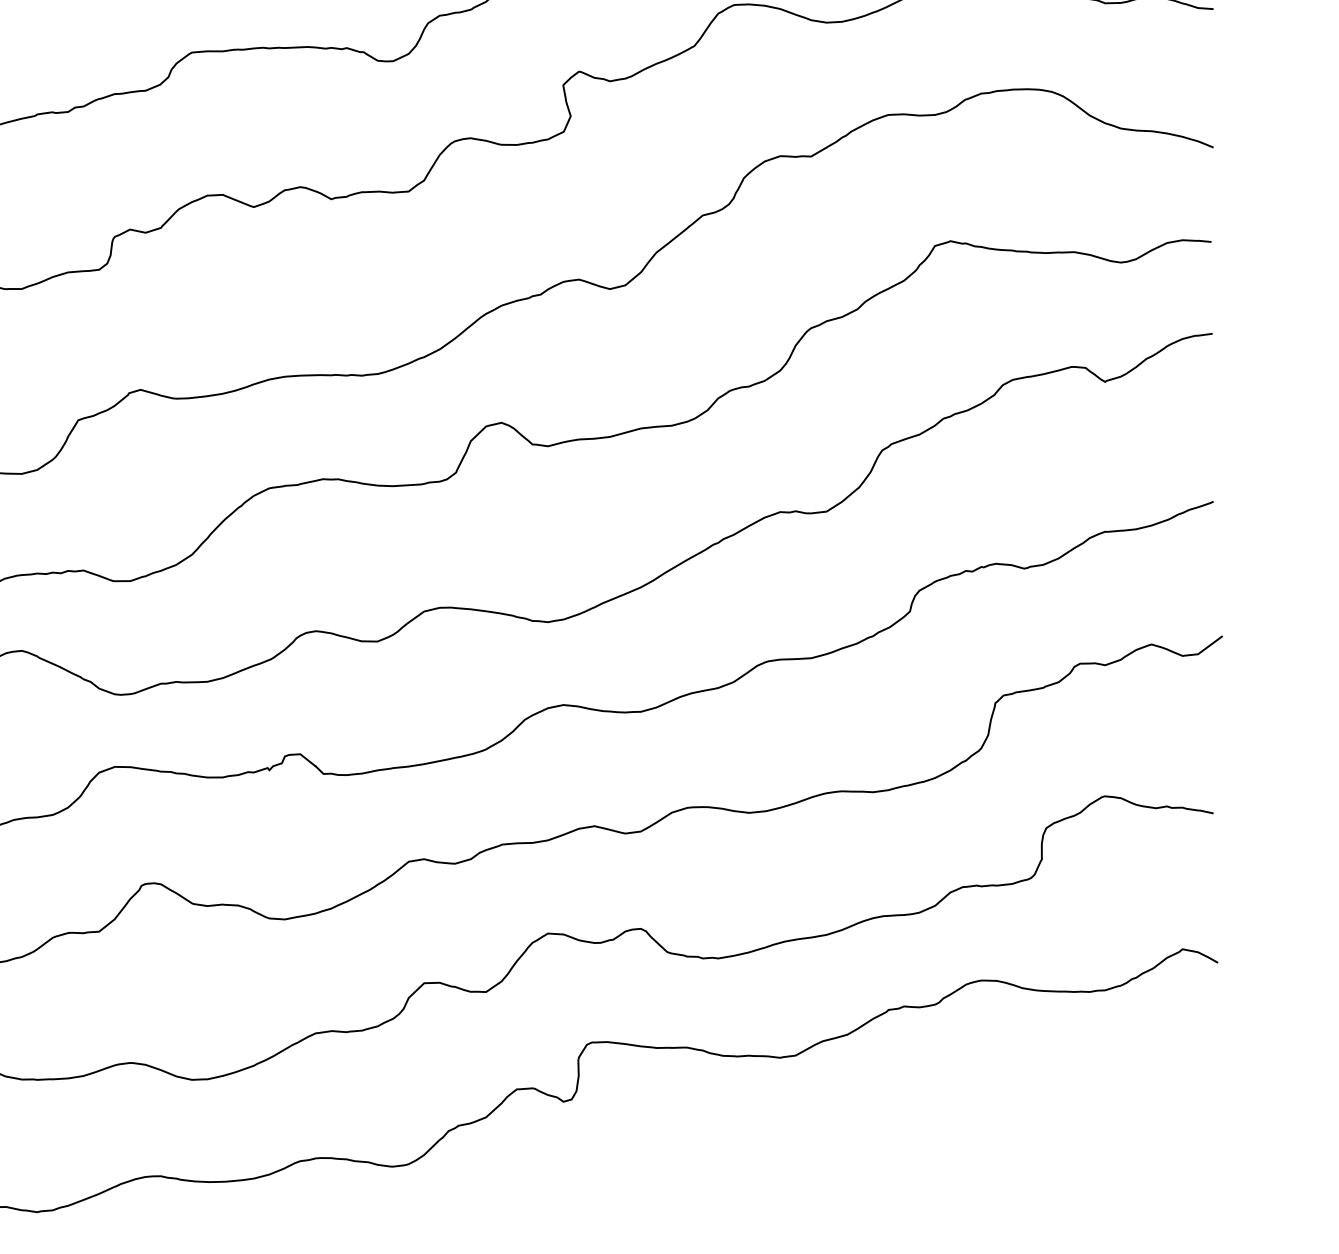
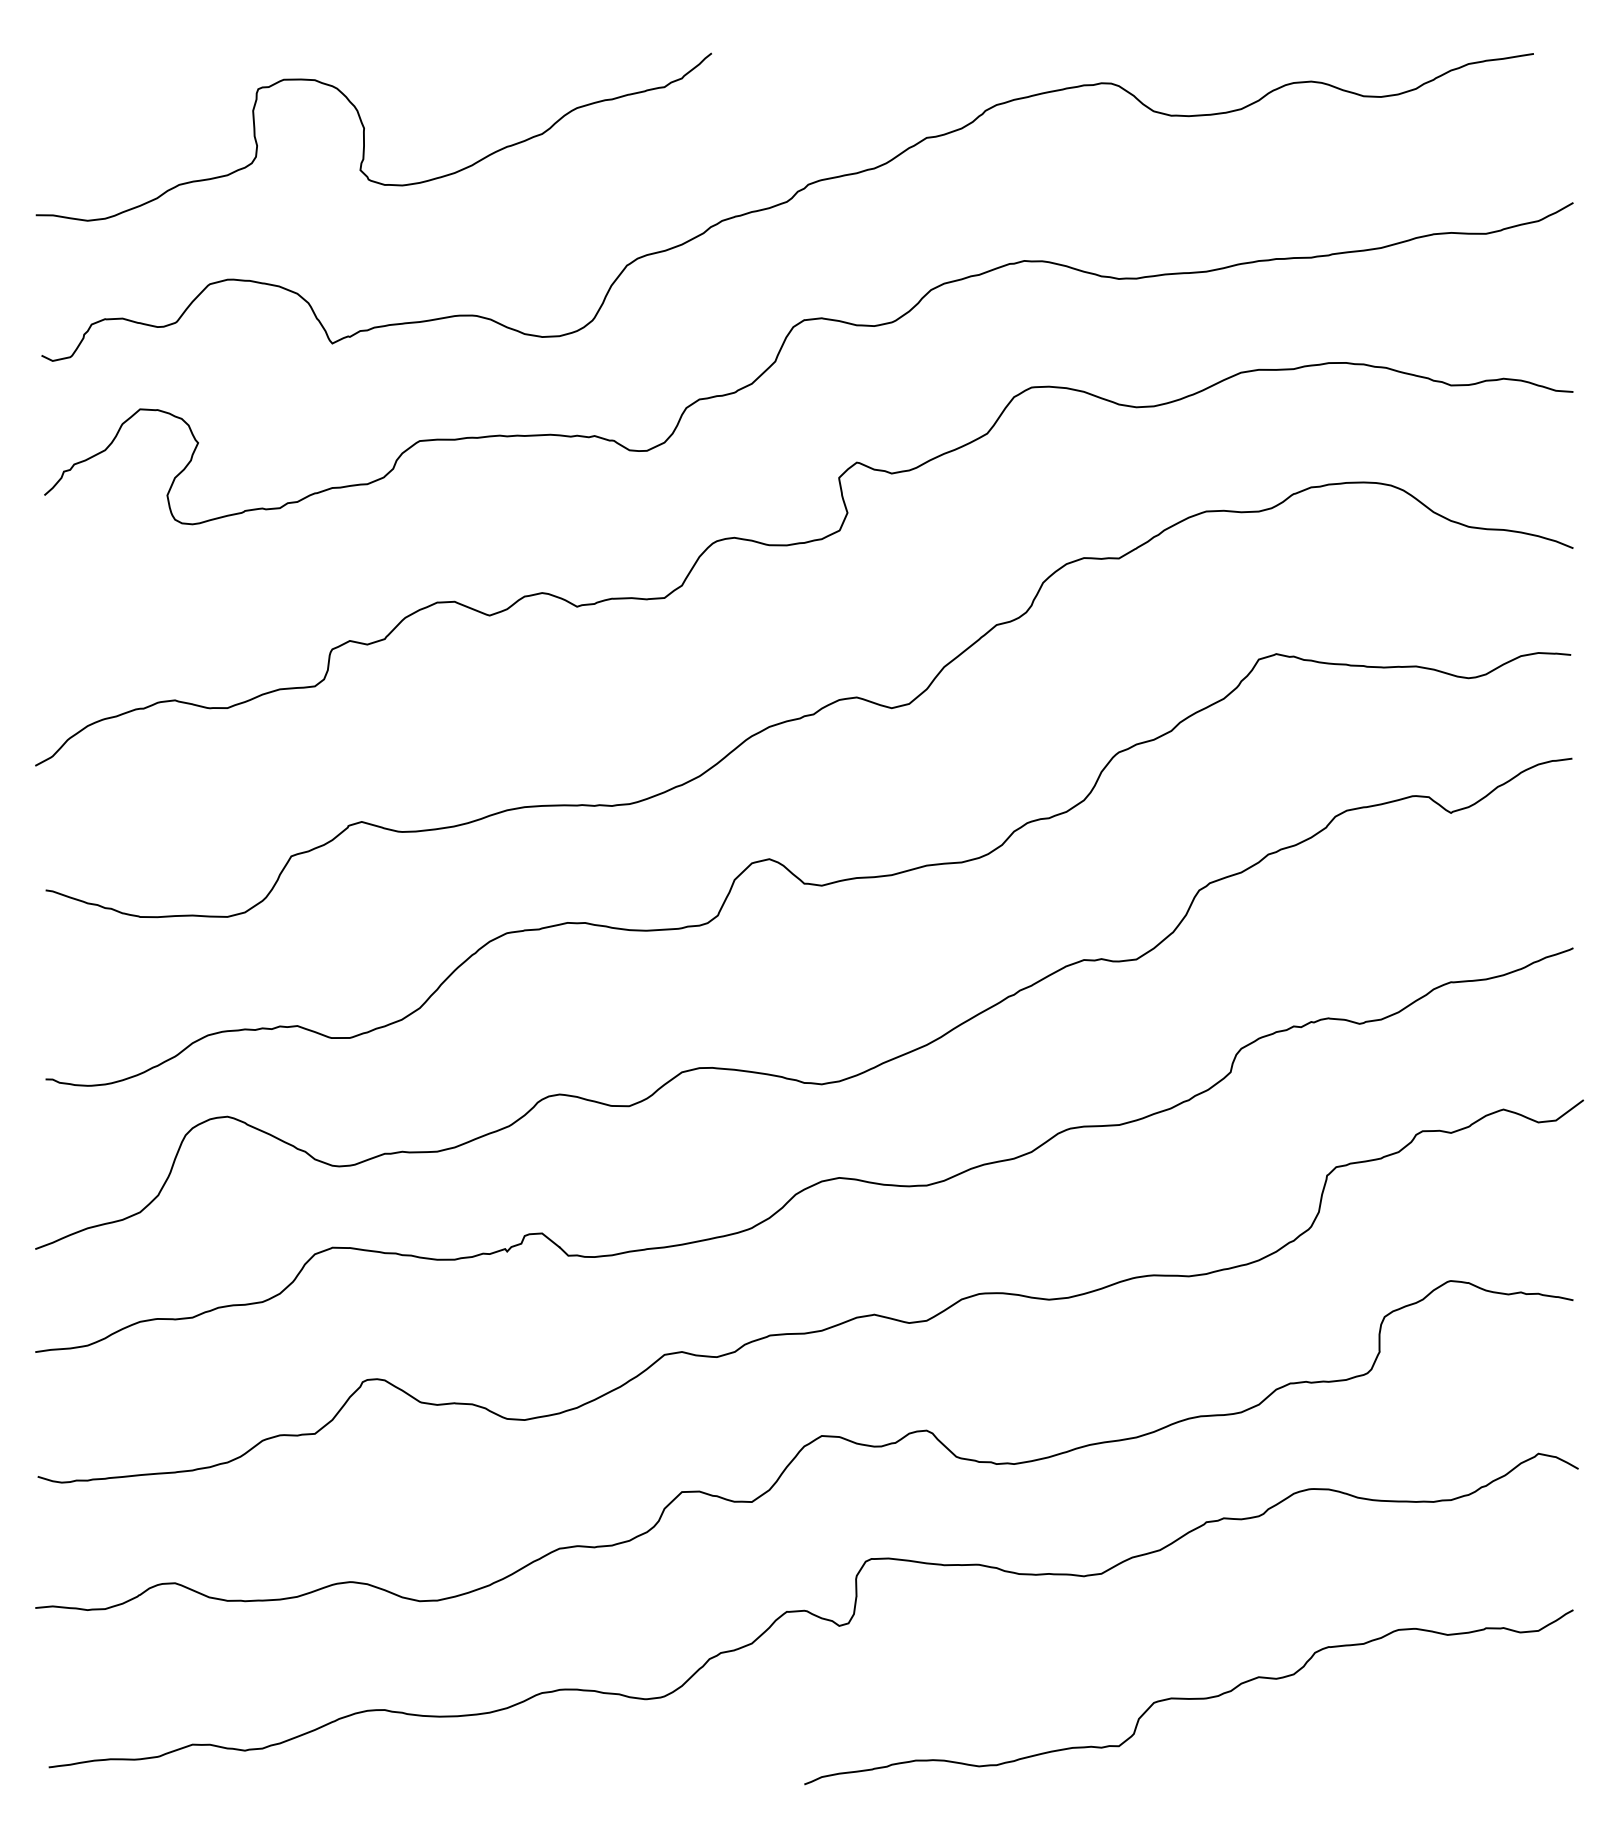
curve: (872, 1166) -> (1188, 1698), added

